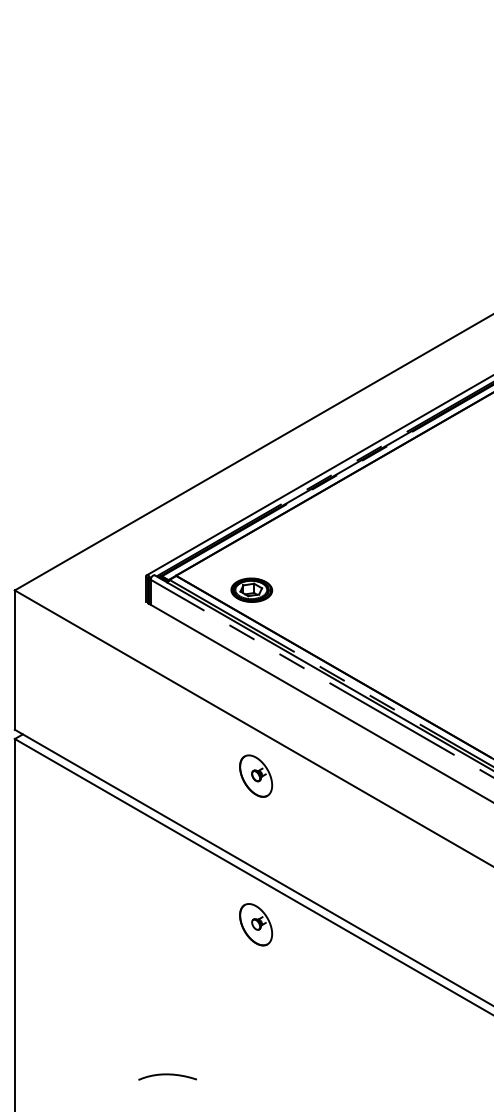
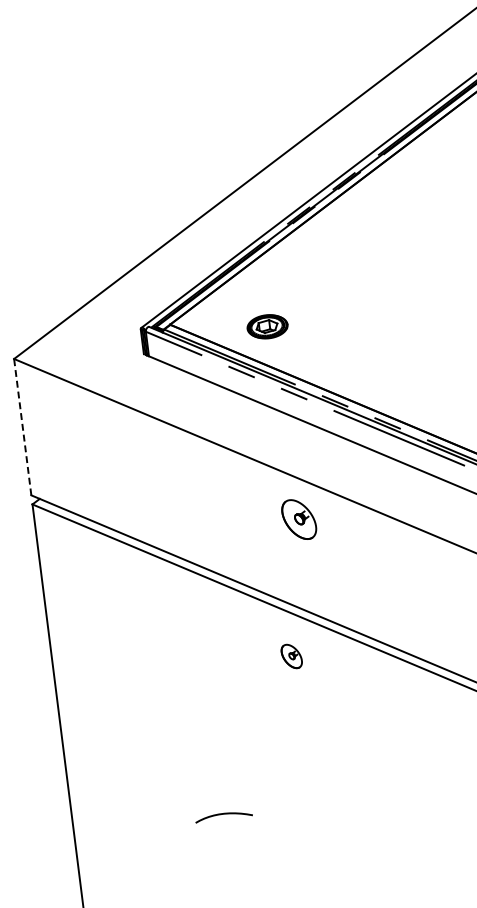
part: (251, 589) -> (267, 326), moved
line: (14, 660) -> (22, 427), solid -> dashed
part: (256, 775) -> (299, 518), moved
part: (256, 924) -> (291, 656), size x0.6

